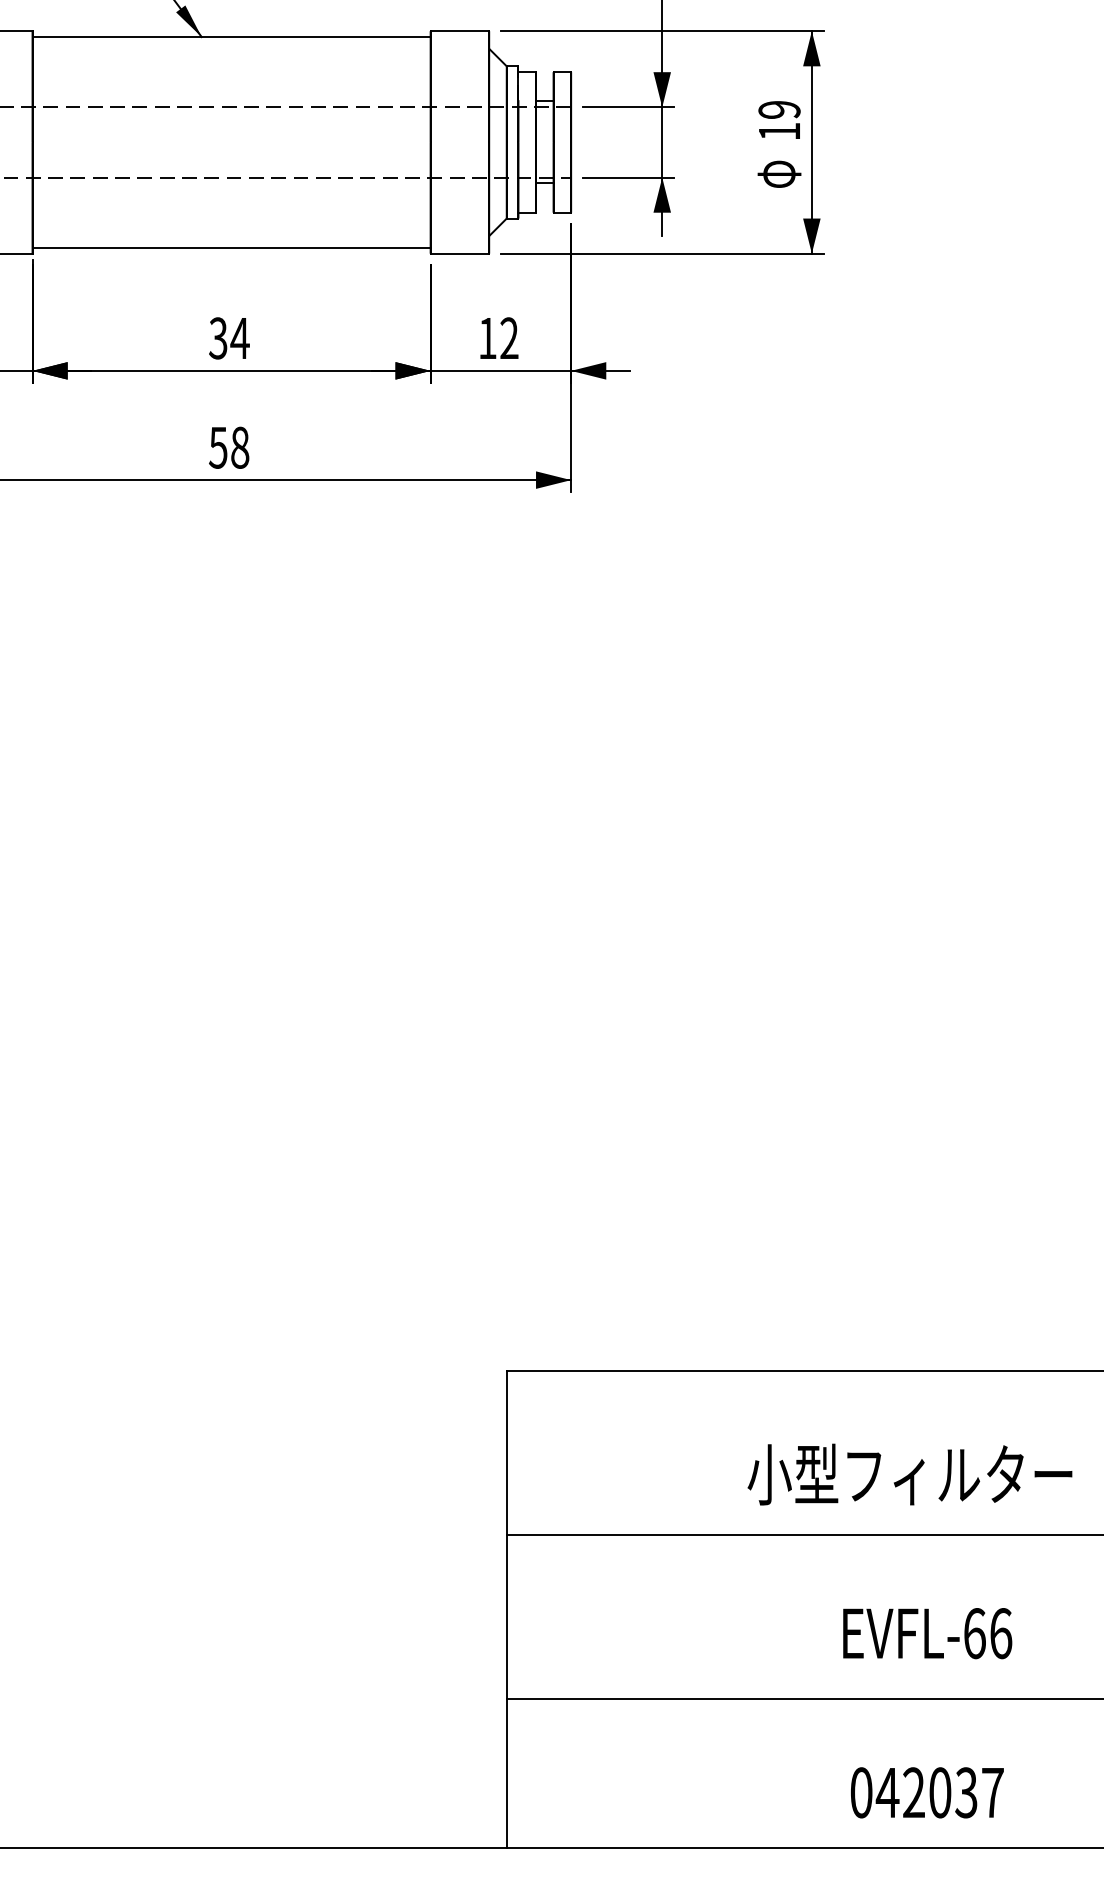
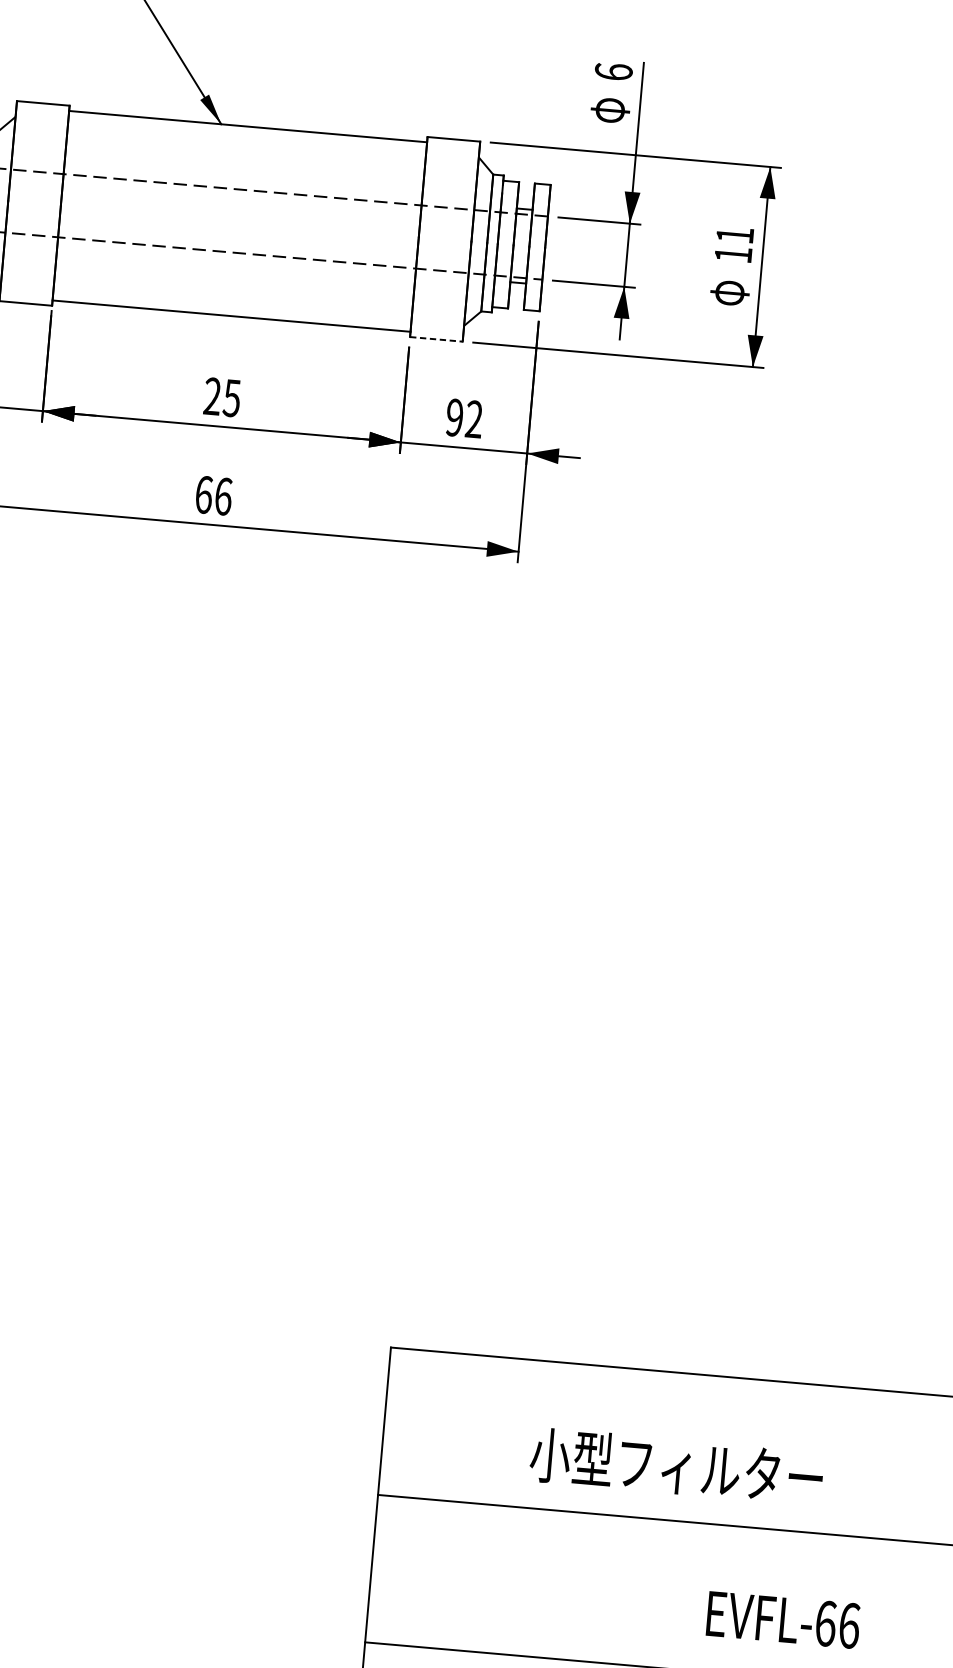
text: (779, 109) -> (735, 234), 19 -> 11
line: (460, 253) -> (436, 339), solid -> dashed
text: (229, 338) -> (222, 397), 34 -> 25
text: (487, 338) -> (454, 417), 12 -> 92
text: (229, 447) -> (213, 495), 58 -> 66
text: (909, 1474) -> (676, 1466), moved
text: (927, 1633) -> (783, 1619), moved

